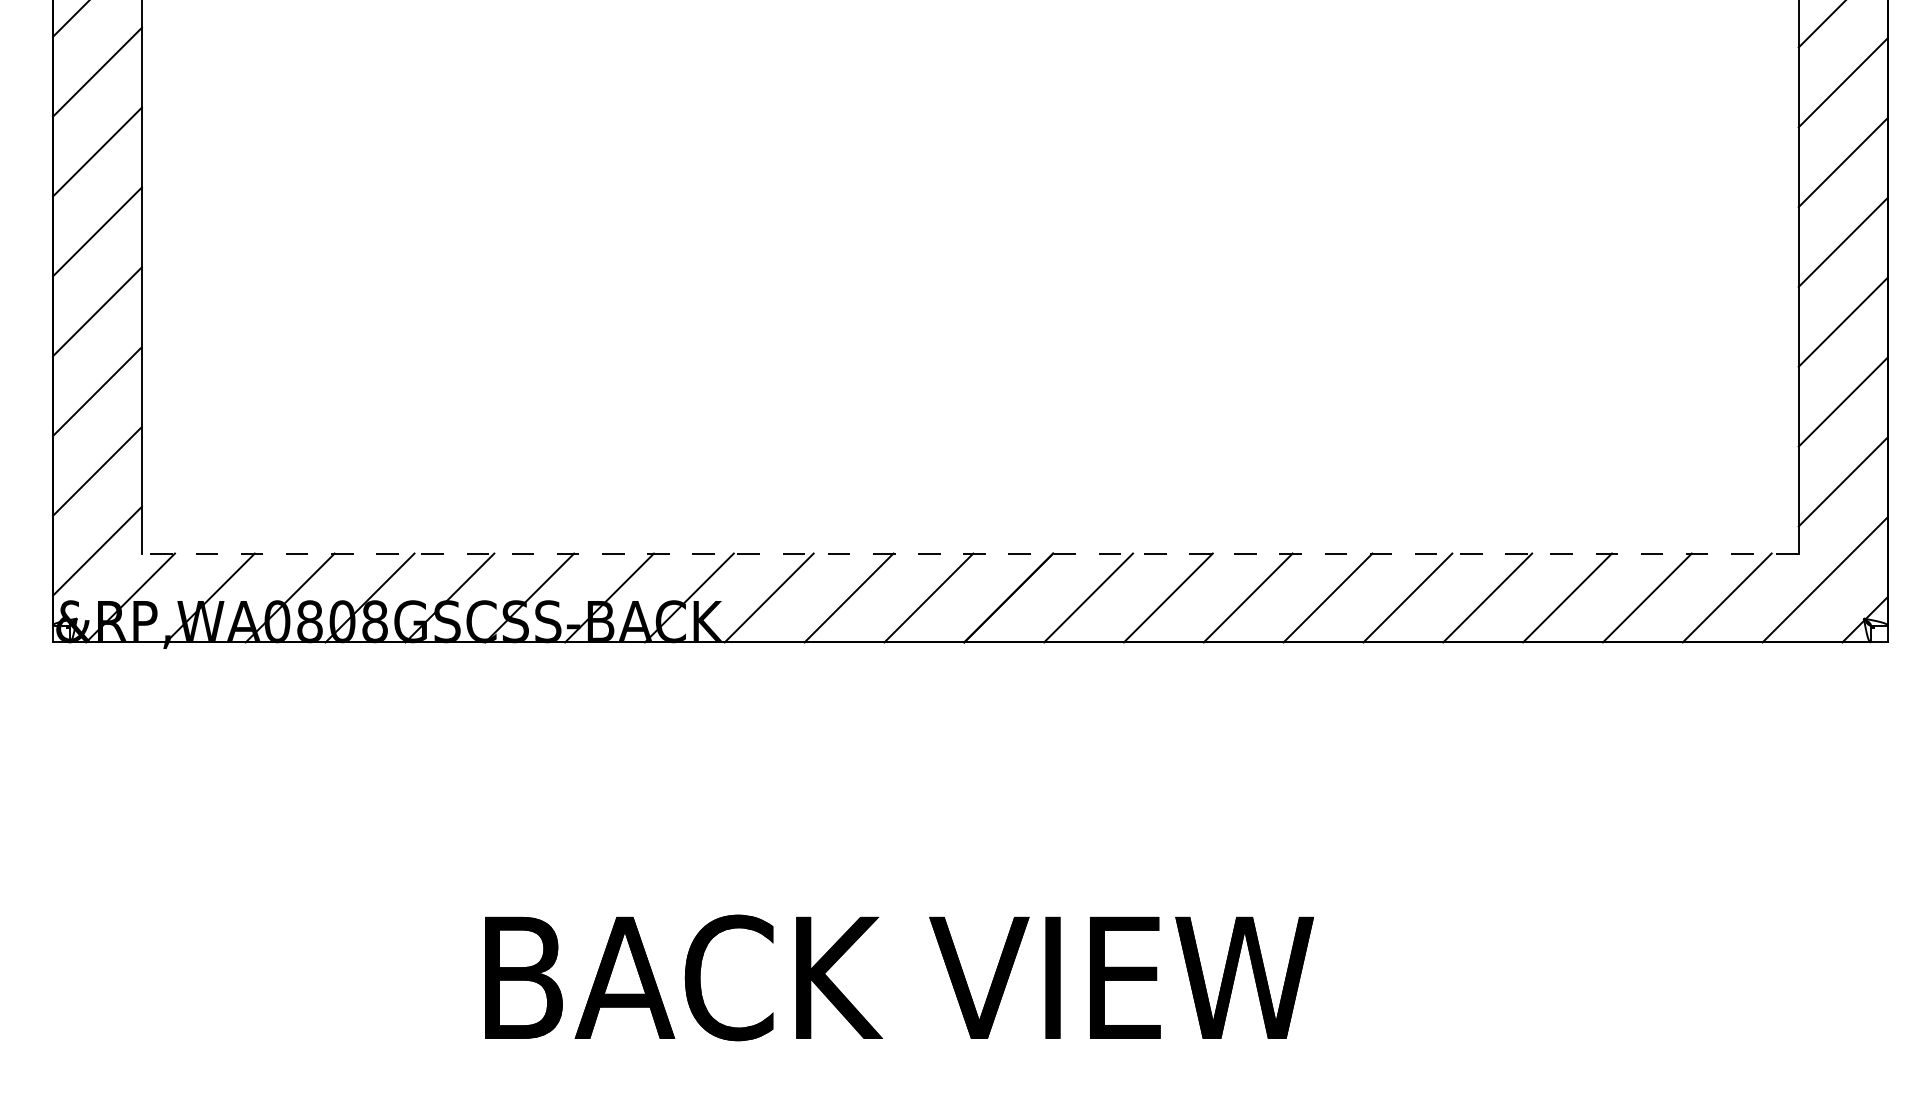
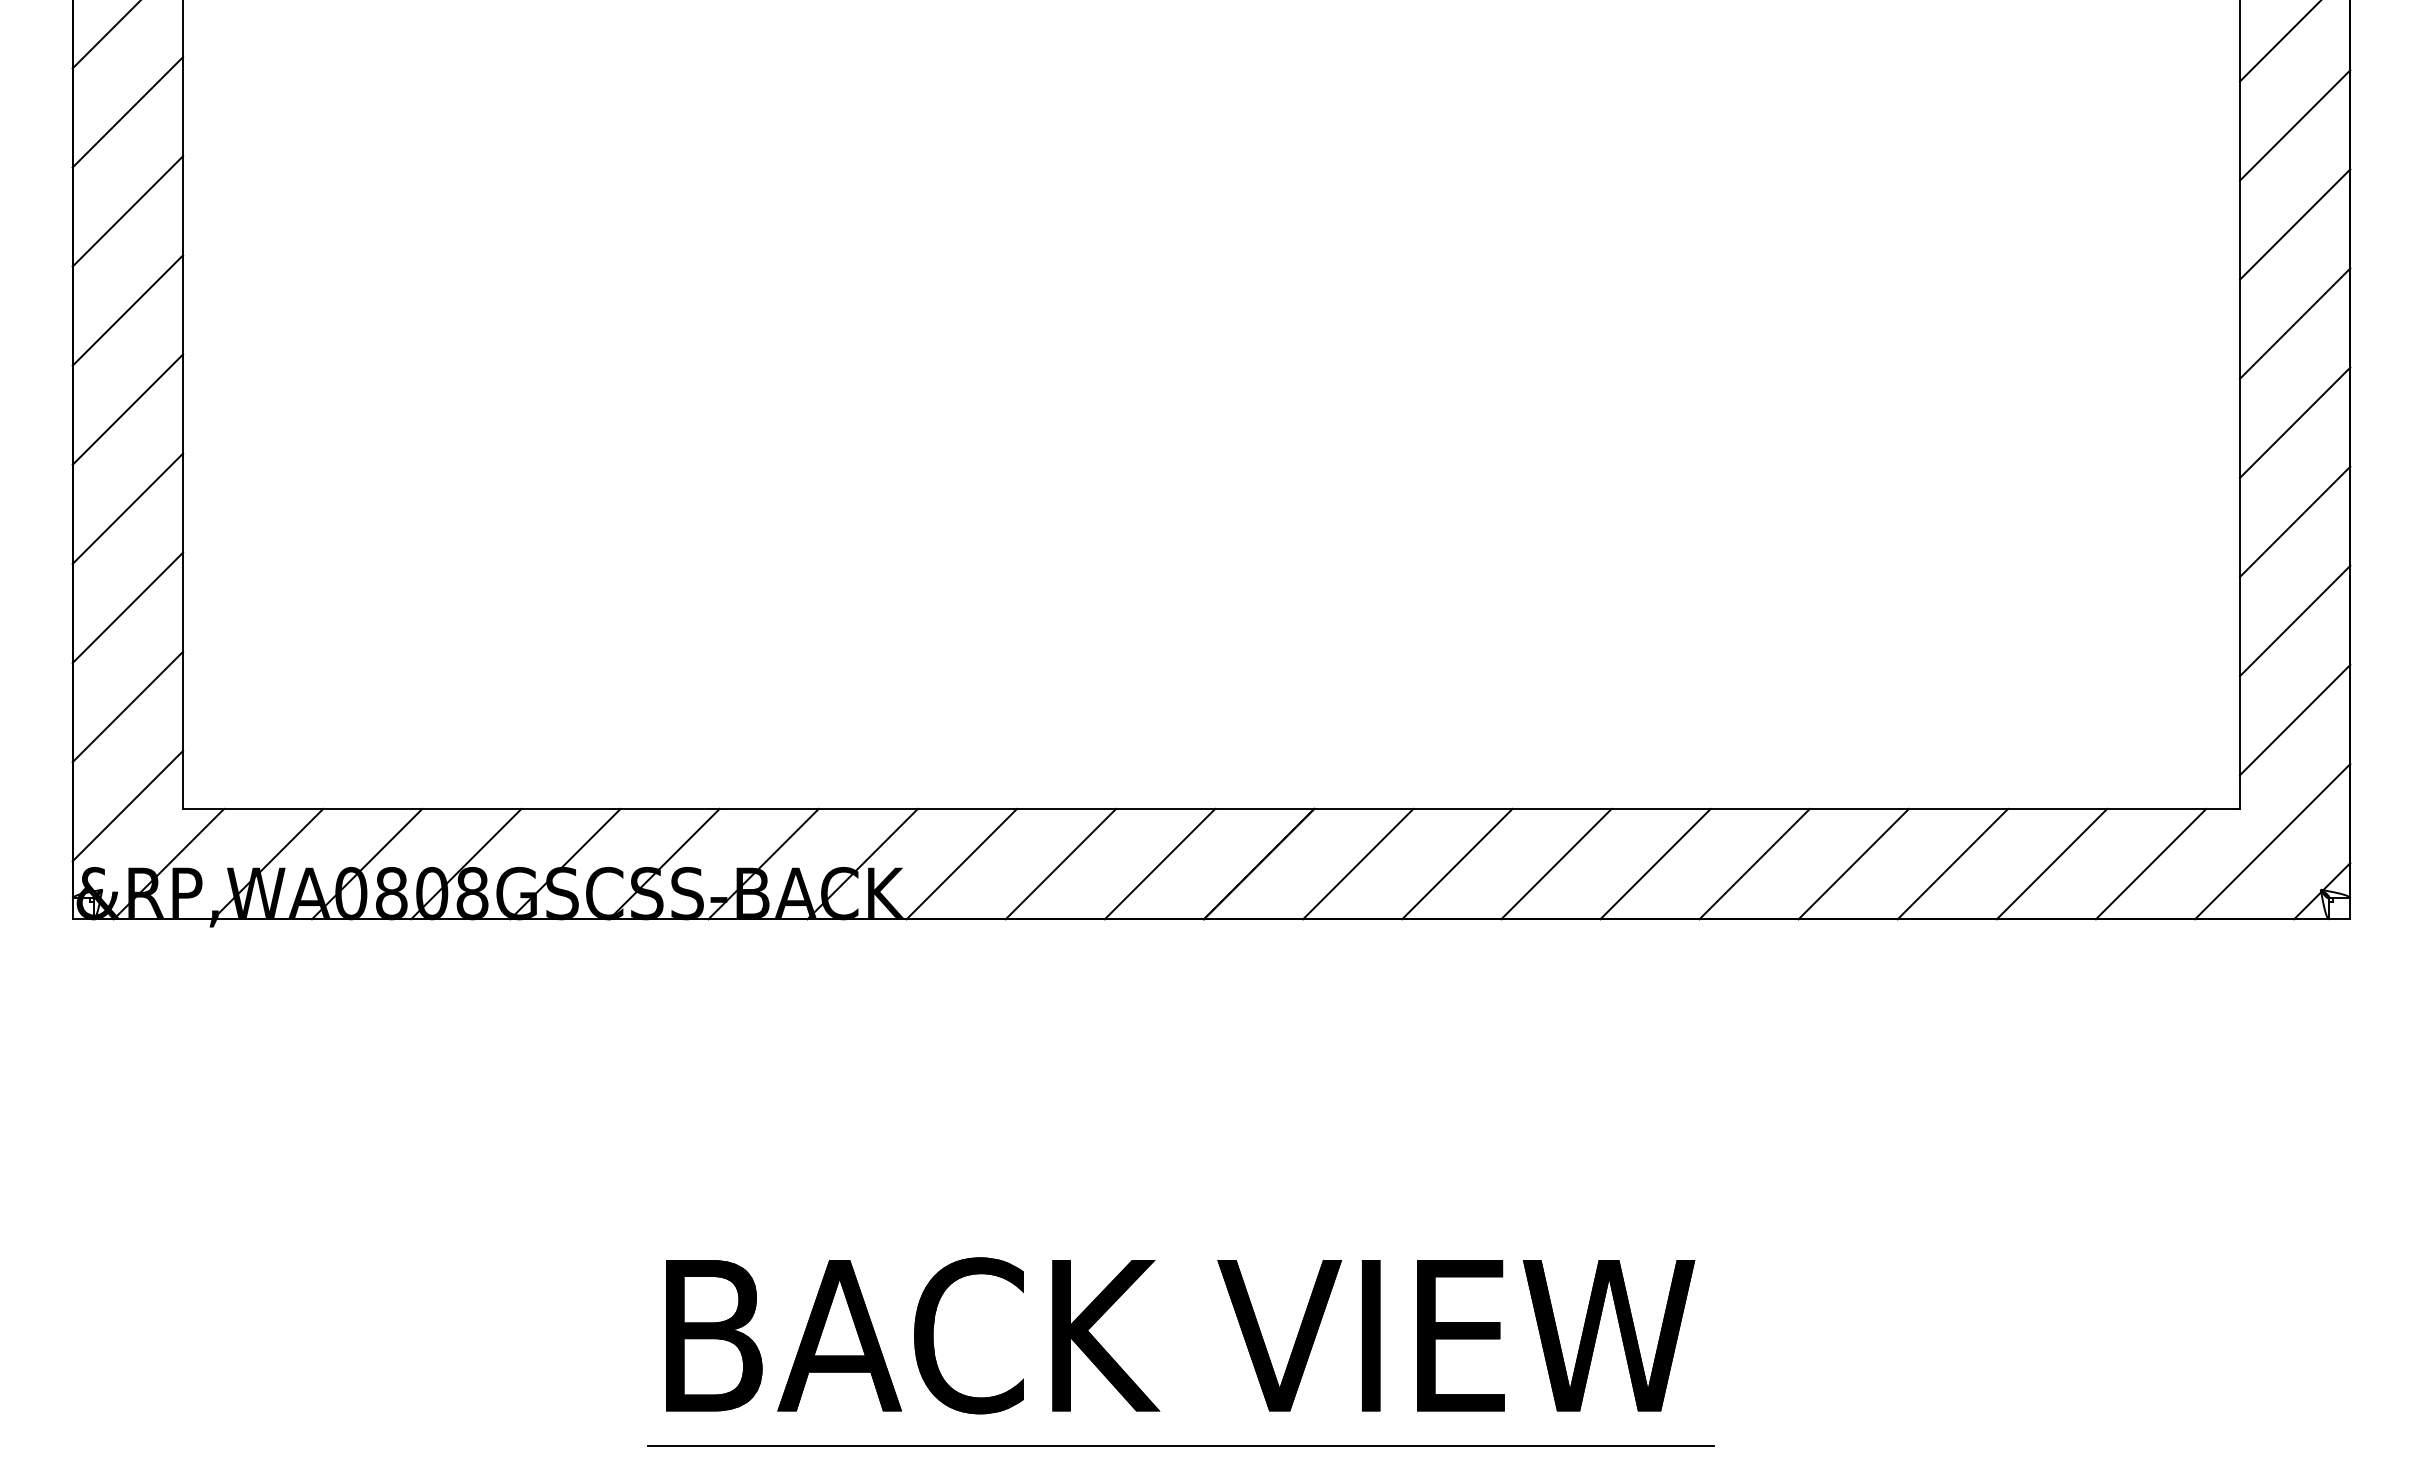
line: (969, 553) -> (1210, 808), dashed -> solid
text: (899, 977) -> (1180, 1335), moved
line: (945, 1066) -> (1180, 1445), added

